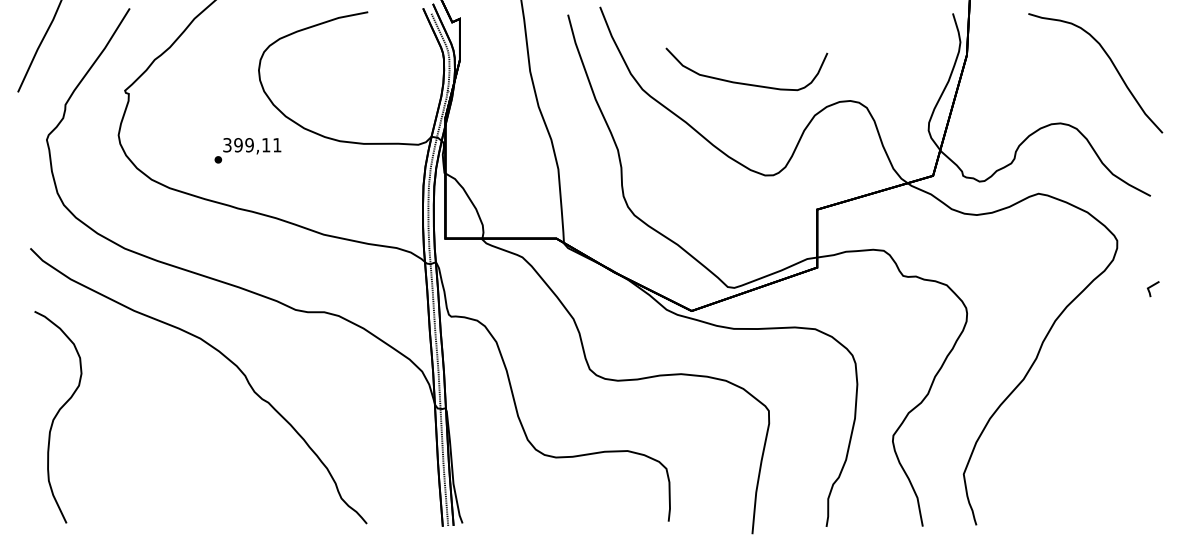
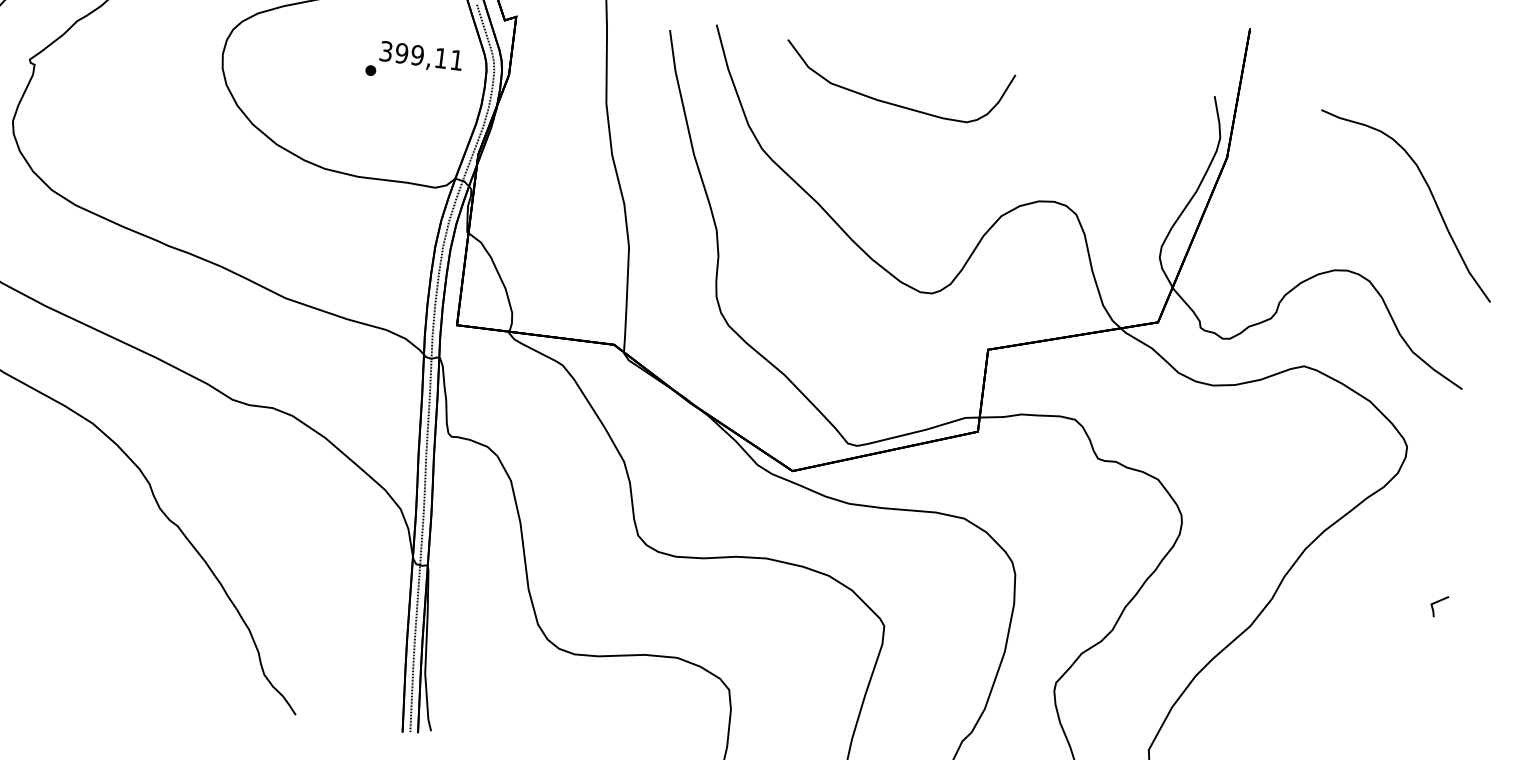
curve: (742, 82) -> (890, 101), moved
text: (247, 150) -> (413, 62), moved
line: (1151, 287) -> (1436, 603), moved

